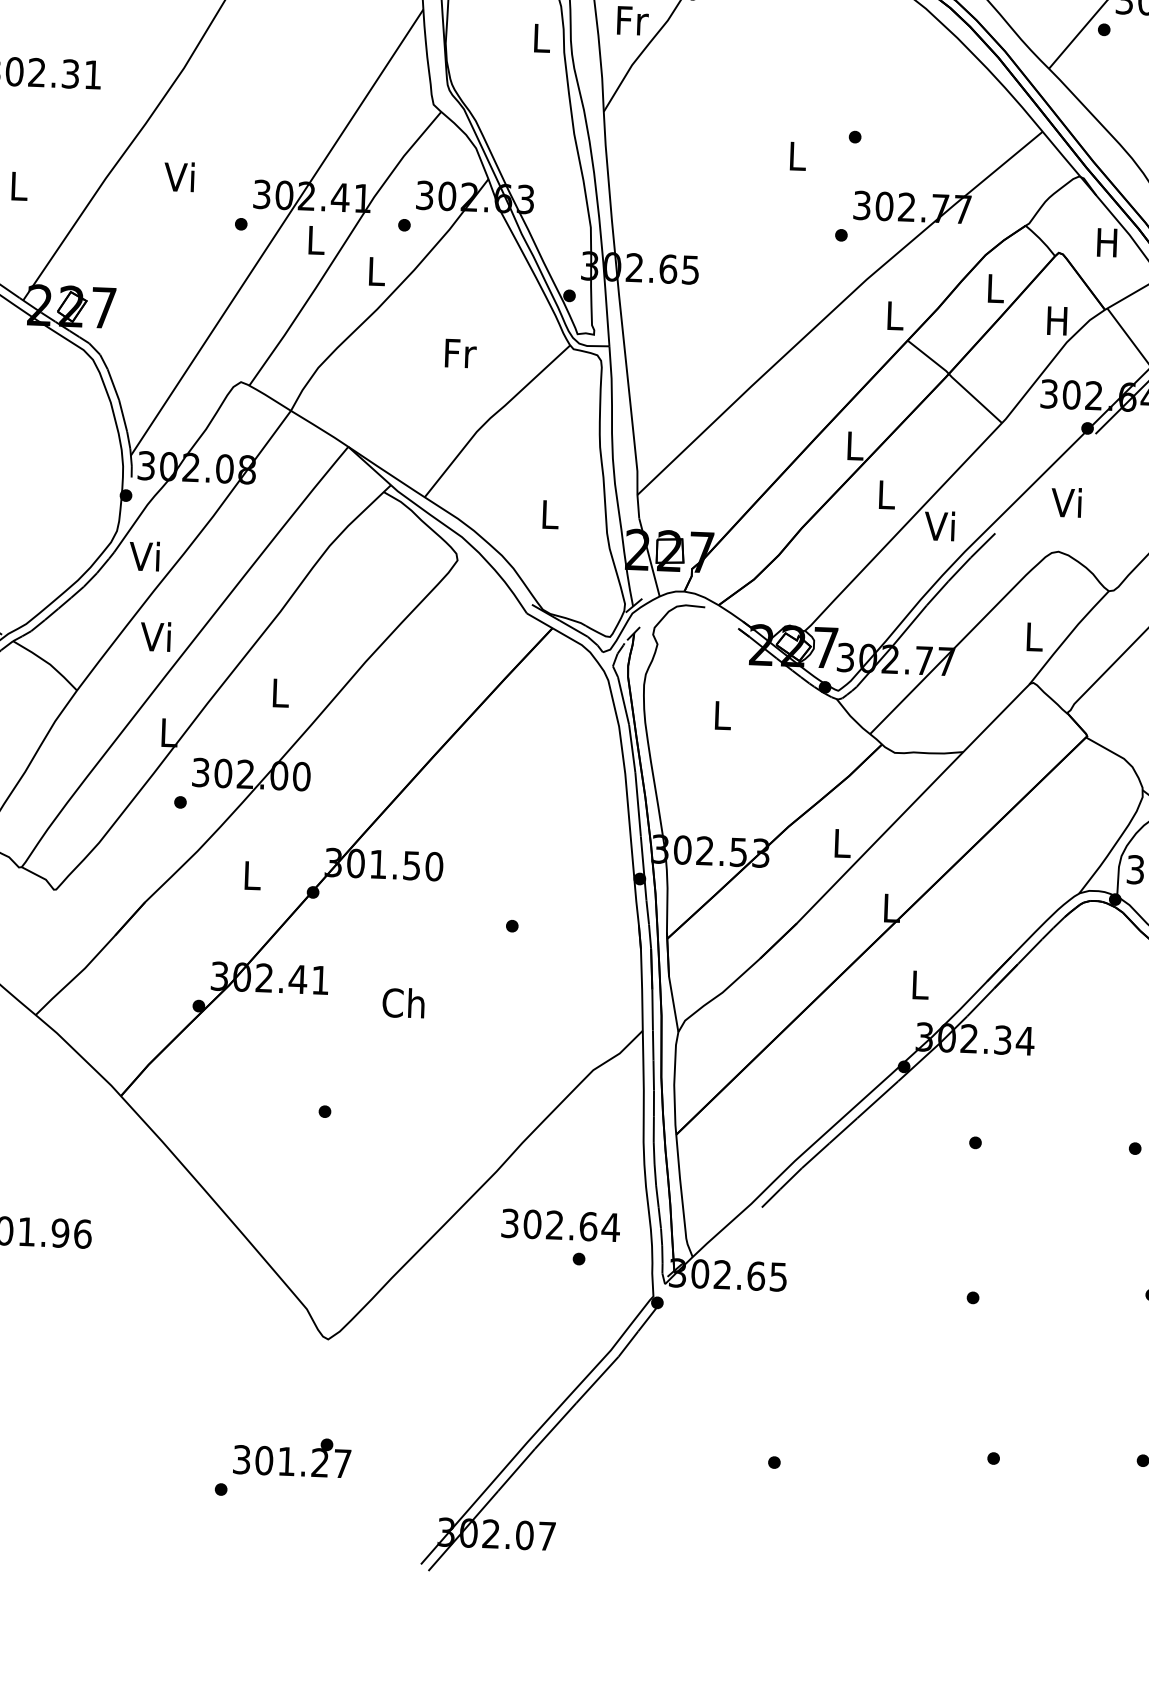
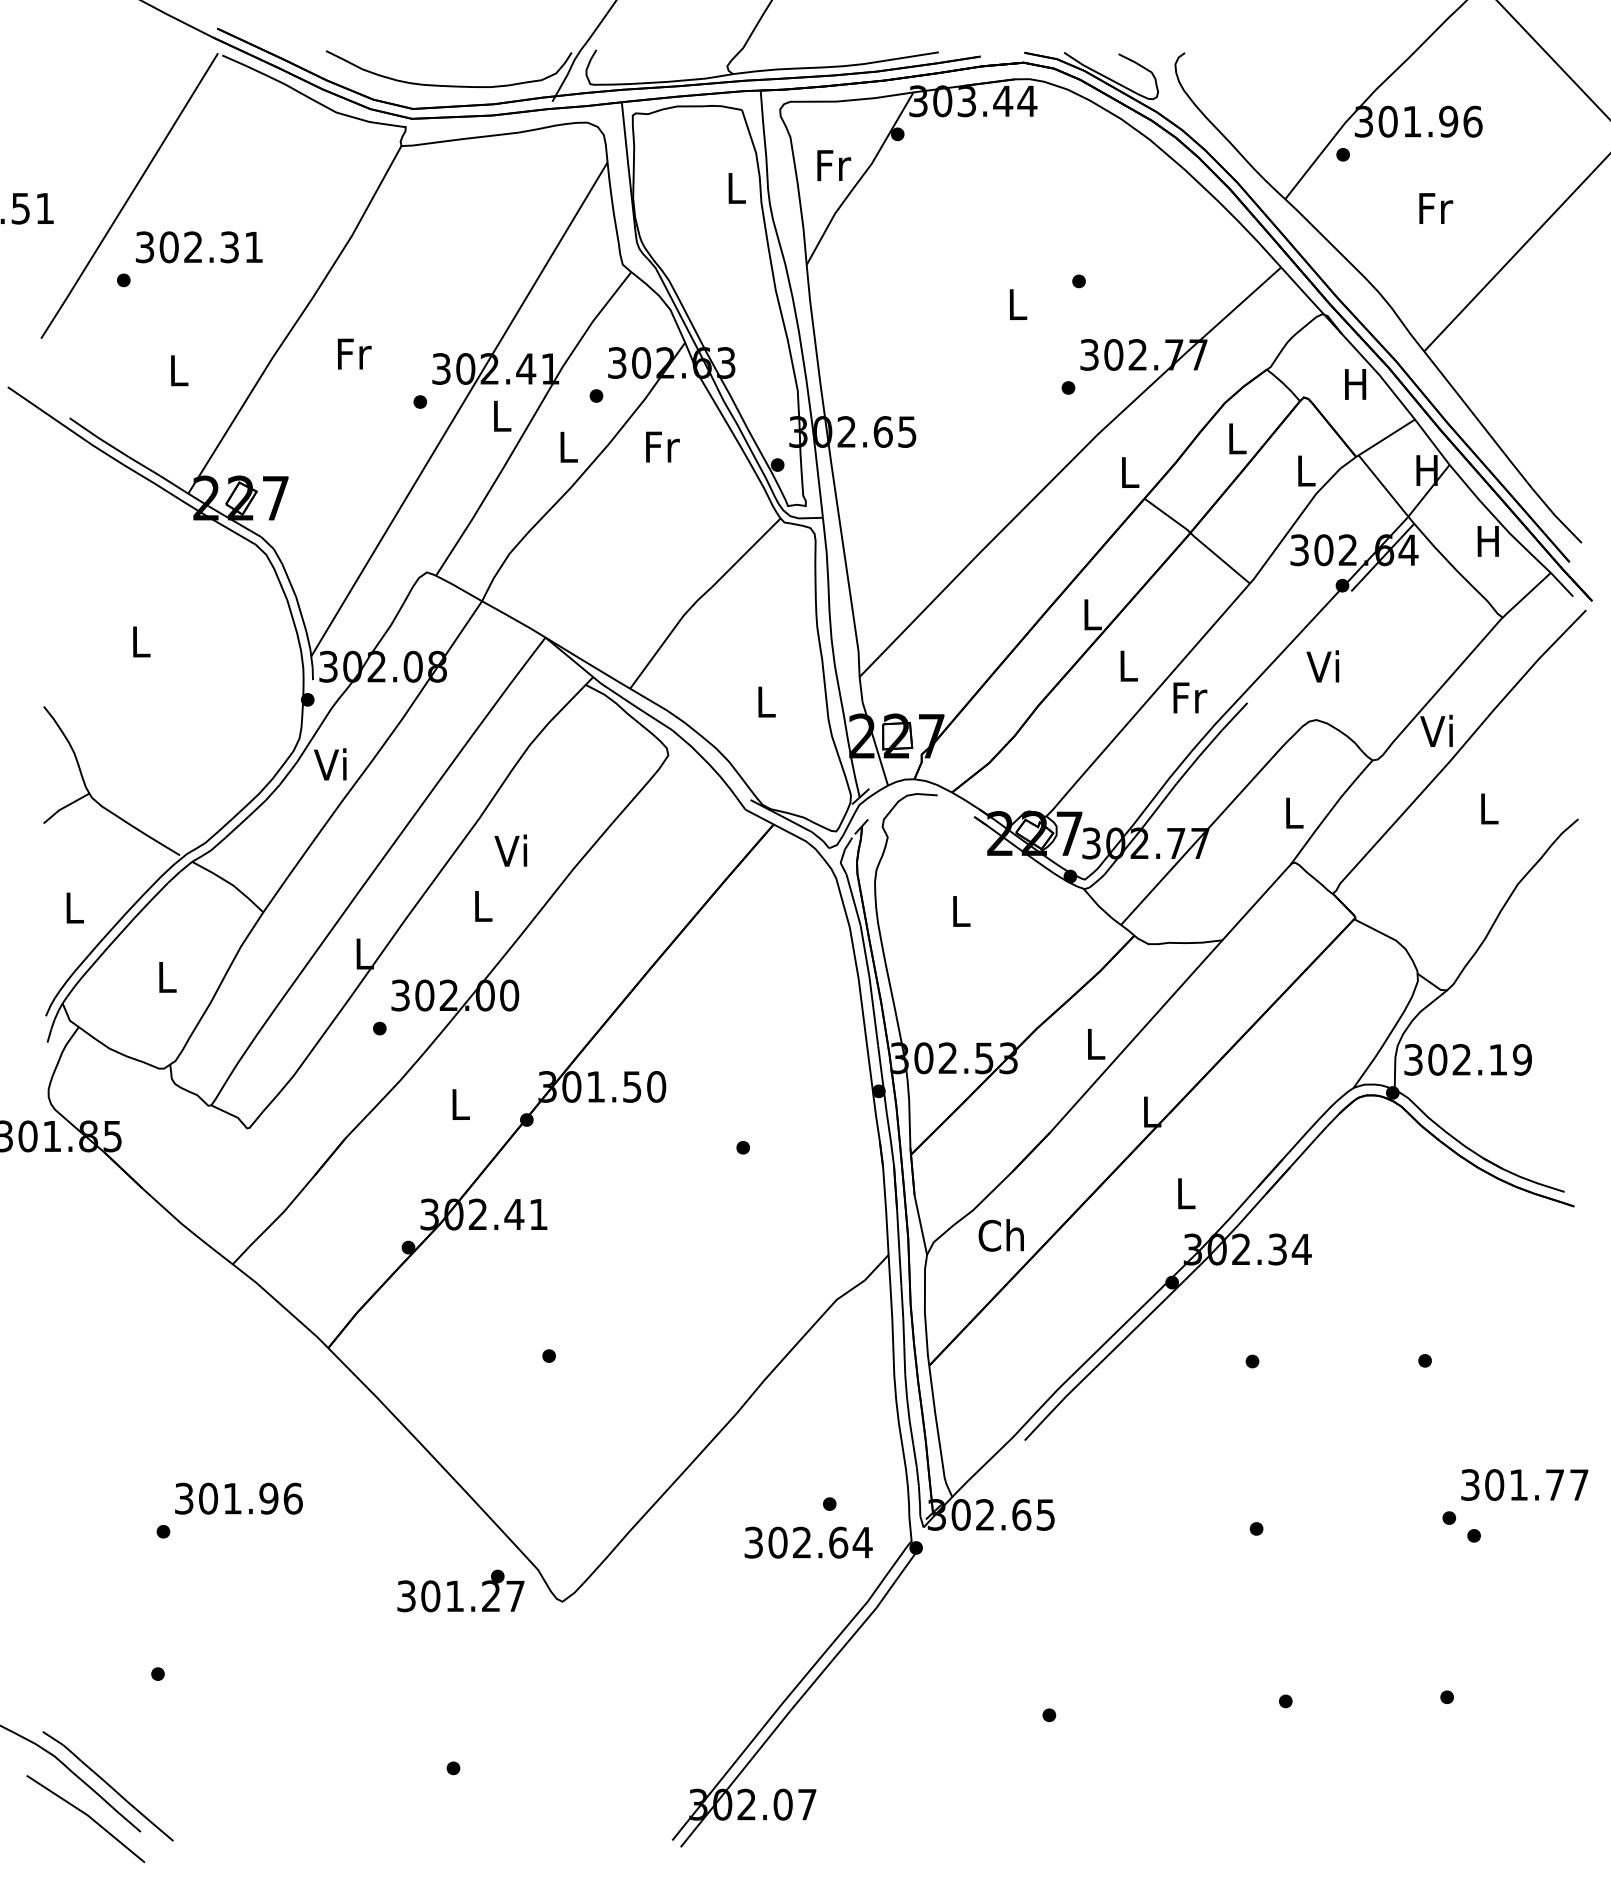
text: (181, 176) -> (353, 353), Vi -> Fr
text: (1056, 320) -> (1304, 470), H -> L
text: (460, 353) -> (662, 446), moved
text: (940, 526) -> (1188, 697), Vi -> Fr
text: (155, 636) -> (510, 850), moved
text: (402, 1003) -> (1000, 1235), moved
text: (560, 1225) -> (808, 1542), moved
text: (292, 1456) -> (460, 1590), moved

